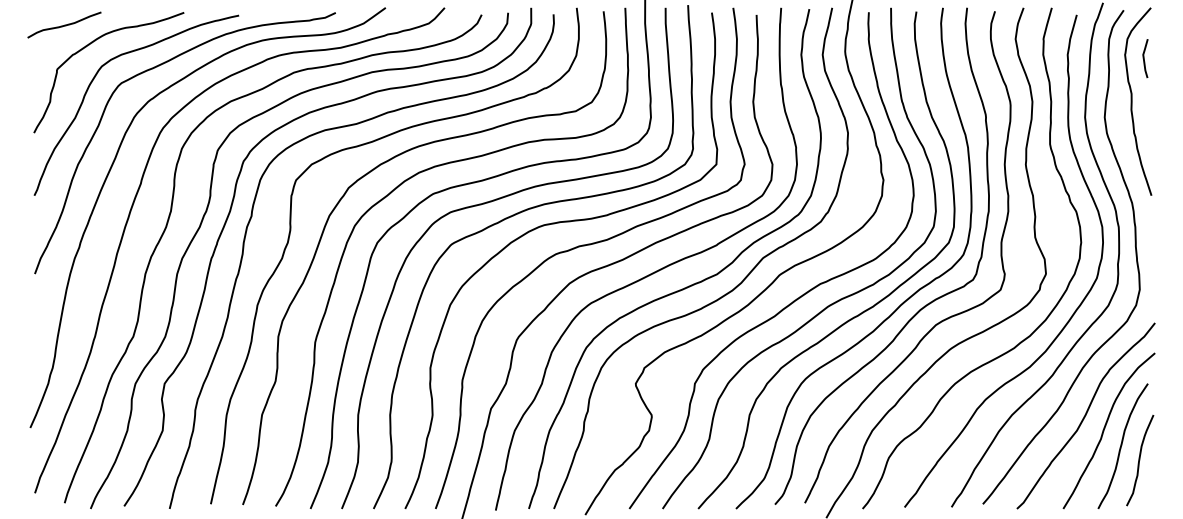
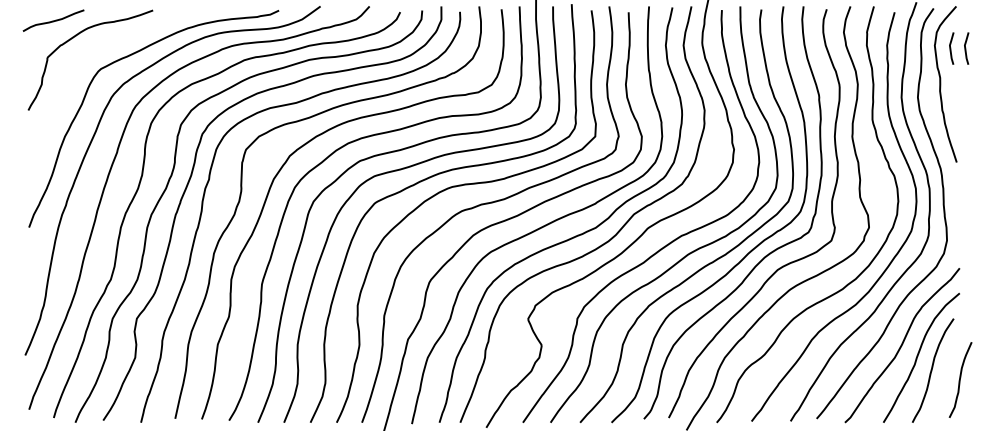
line: (1162, 58) -> (965, 48), added
curve: (96, 76) -> (80, 63), removed
curve: (1140, 460) -> (960, 379), moved

